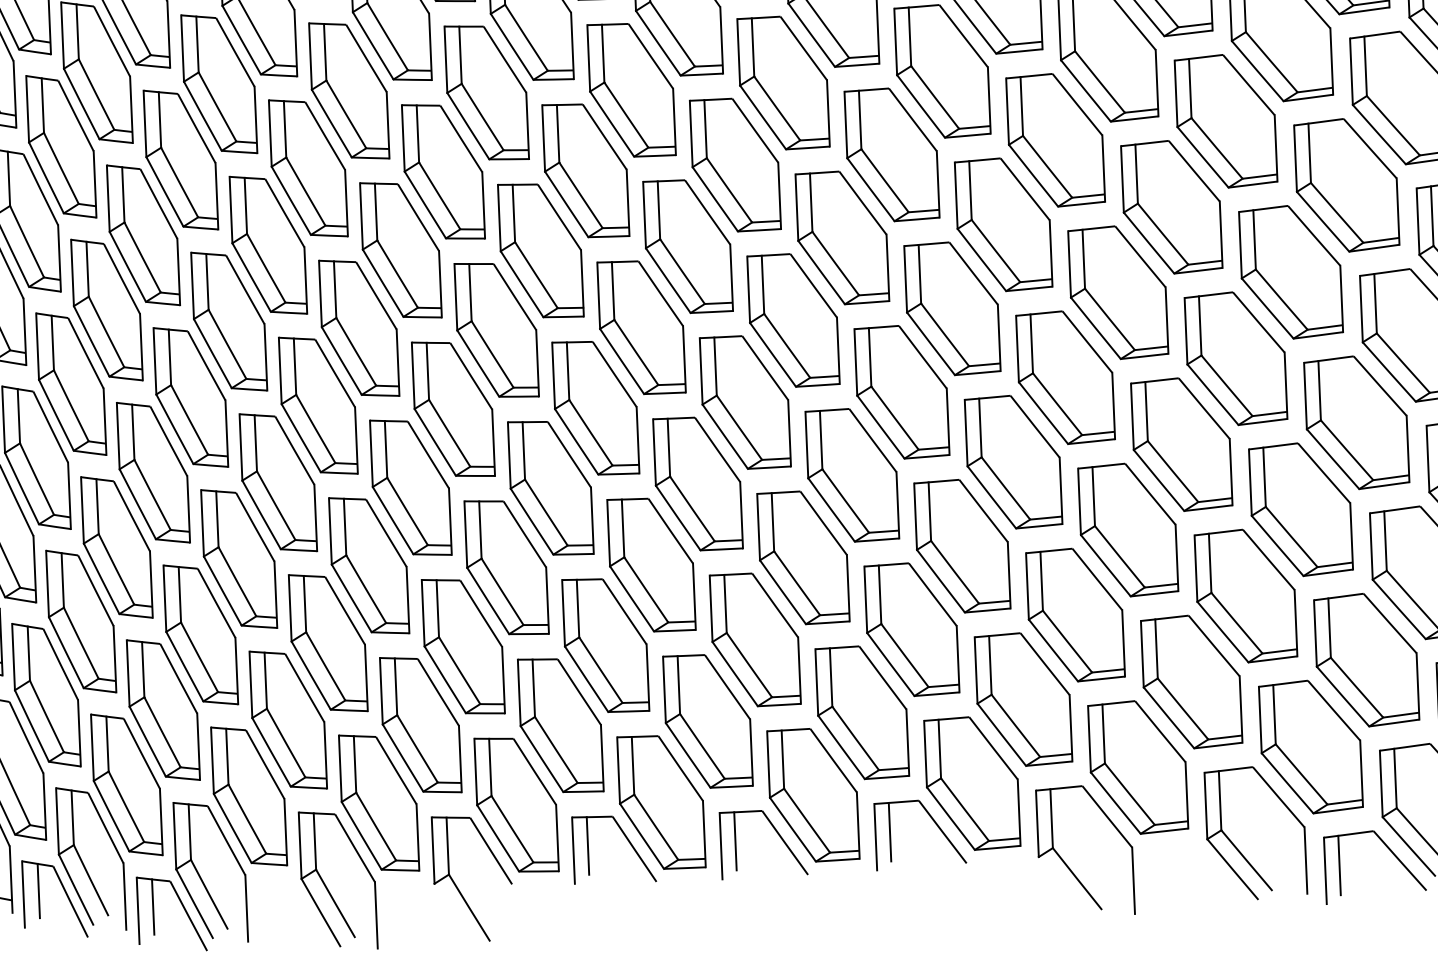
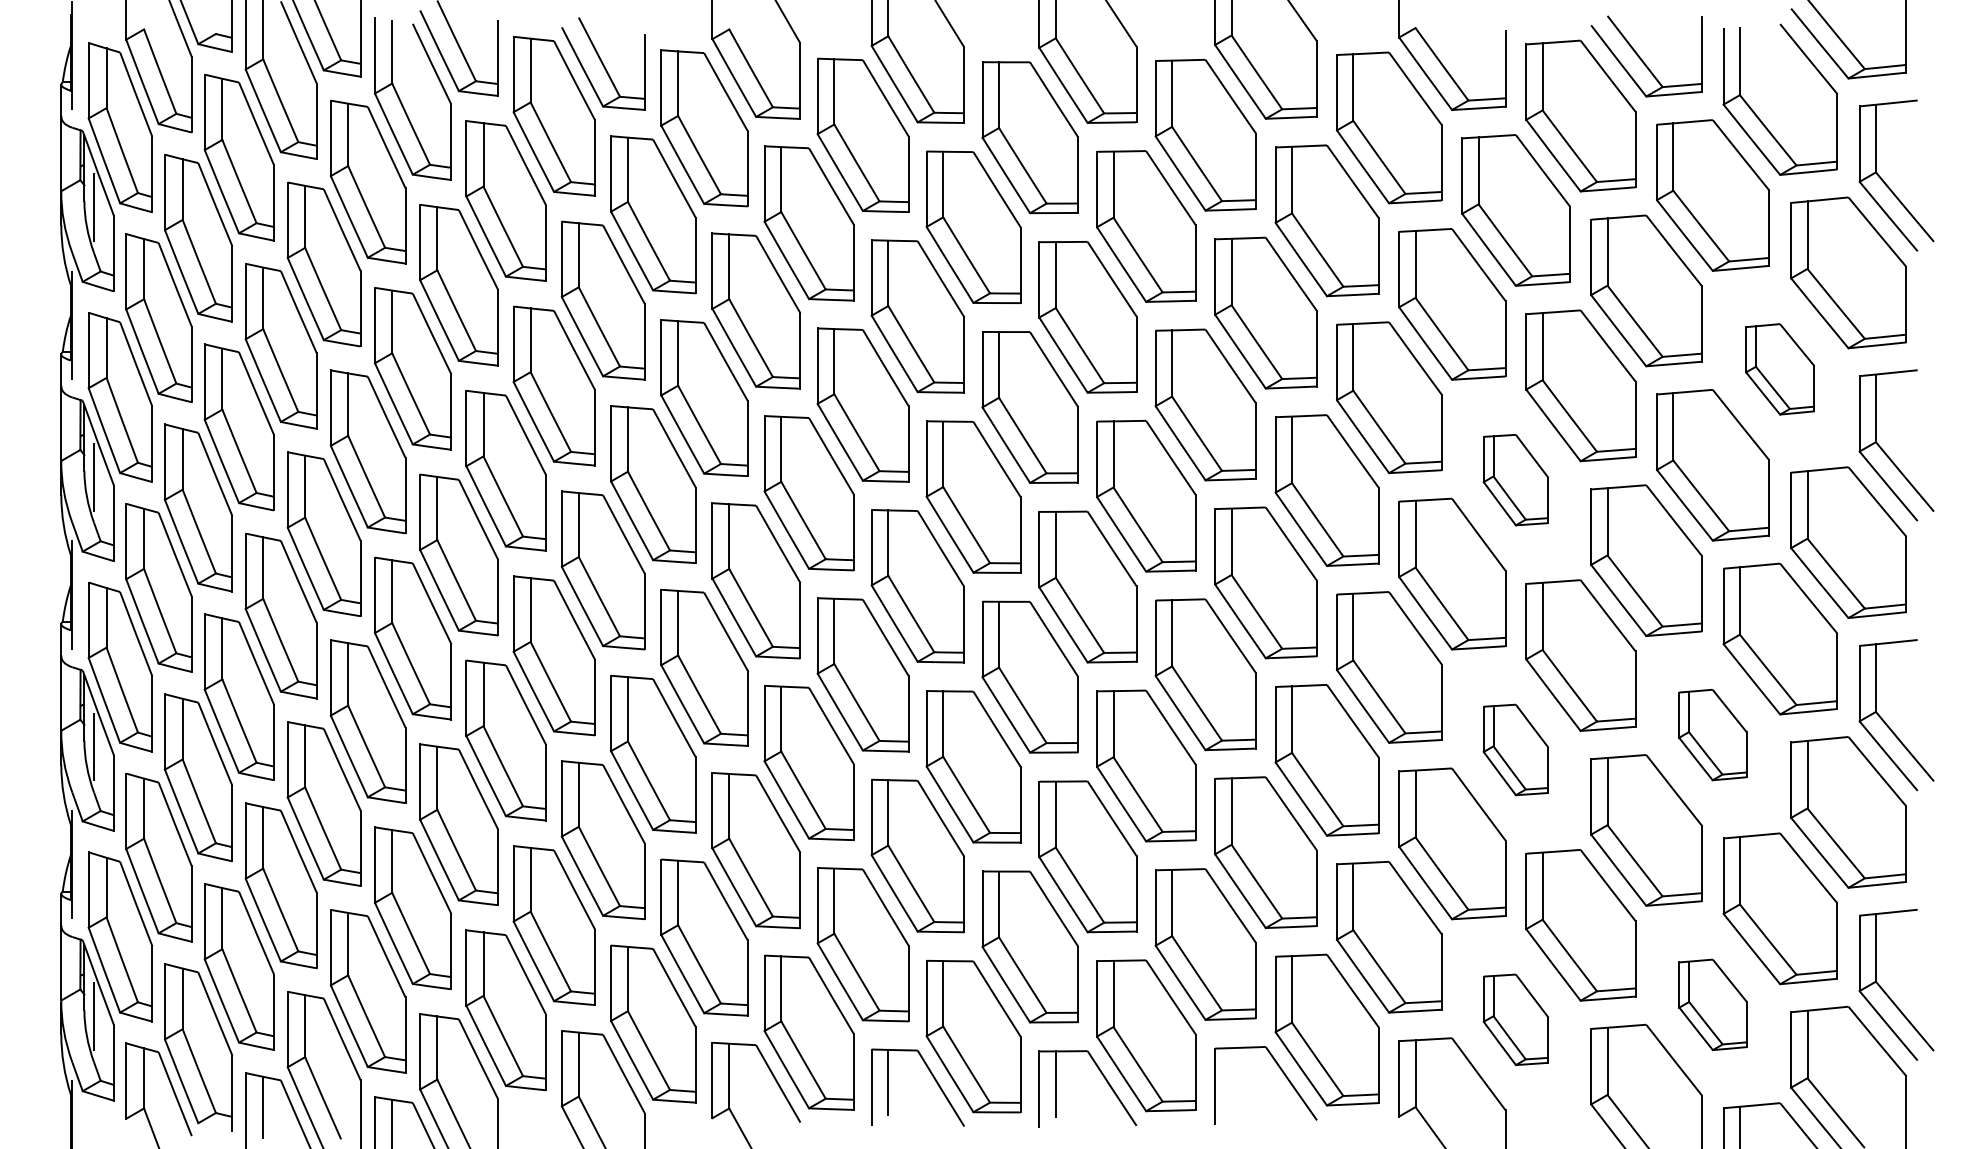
part: (1345, 185) -> (1779, 369), size x0.6
part: (1117, 292) -> (1515, 479), size x0.6
part: (1300, 509) -> (1712, 734), size x0.6
part: (1127, 529) -> (1515, 749), size x0.6
part: (1310, 746) -> (1712, 1004), size x0.6
part: (1137, 767) -> (1515, 1019), size x0.6
line: (889, 832) -> (1231, 1081), removed

